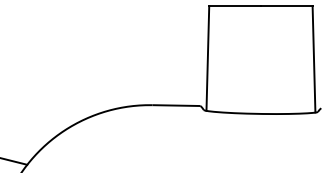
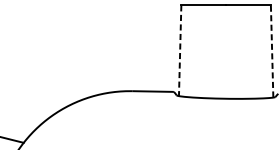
line: (207, 58) -> (179, 50), solid -> dashed
line: (313, 58) -> (271, 50), solid -> dashed

